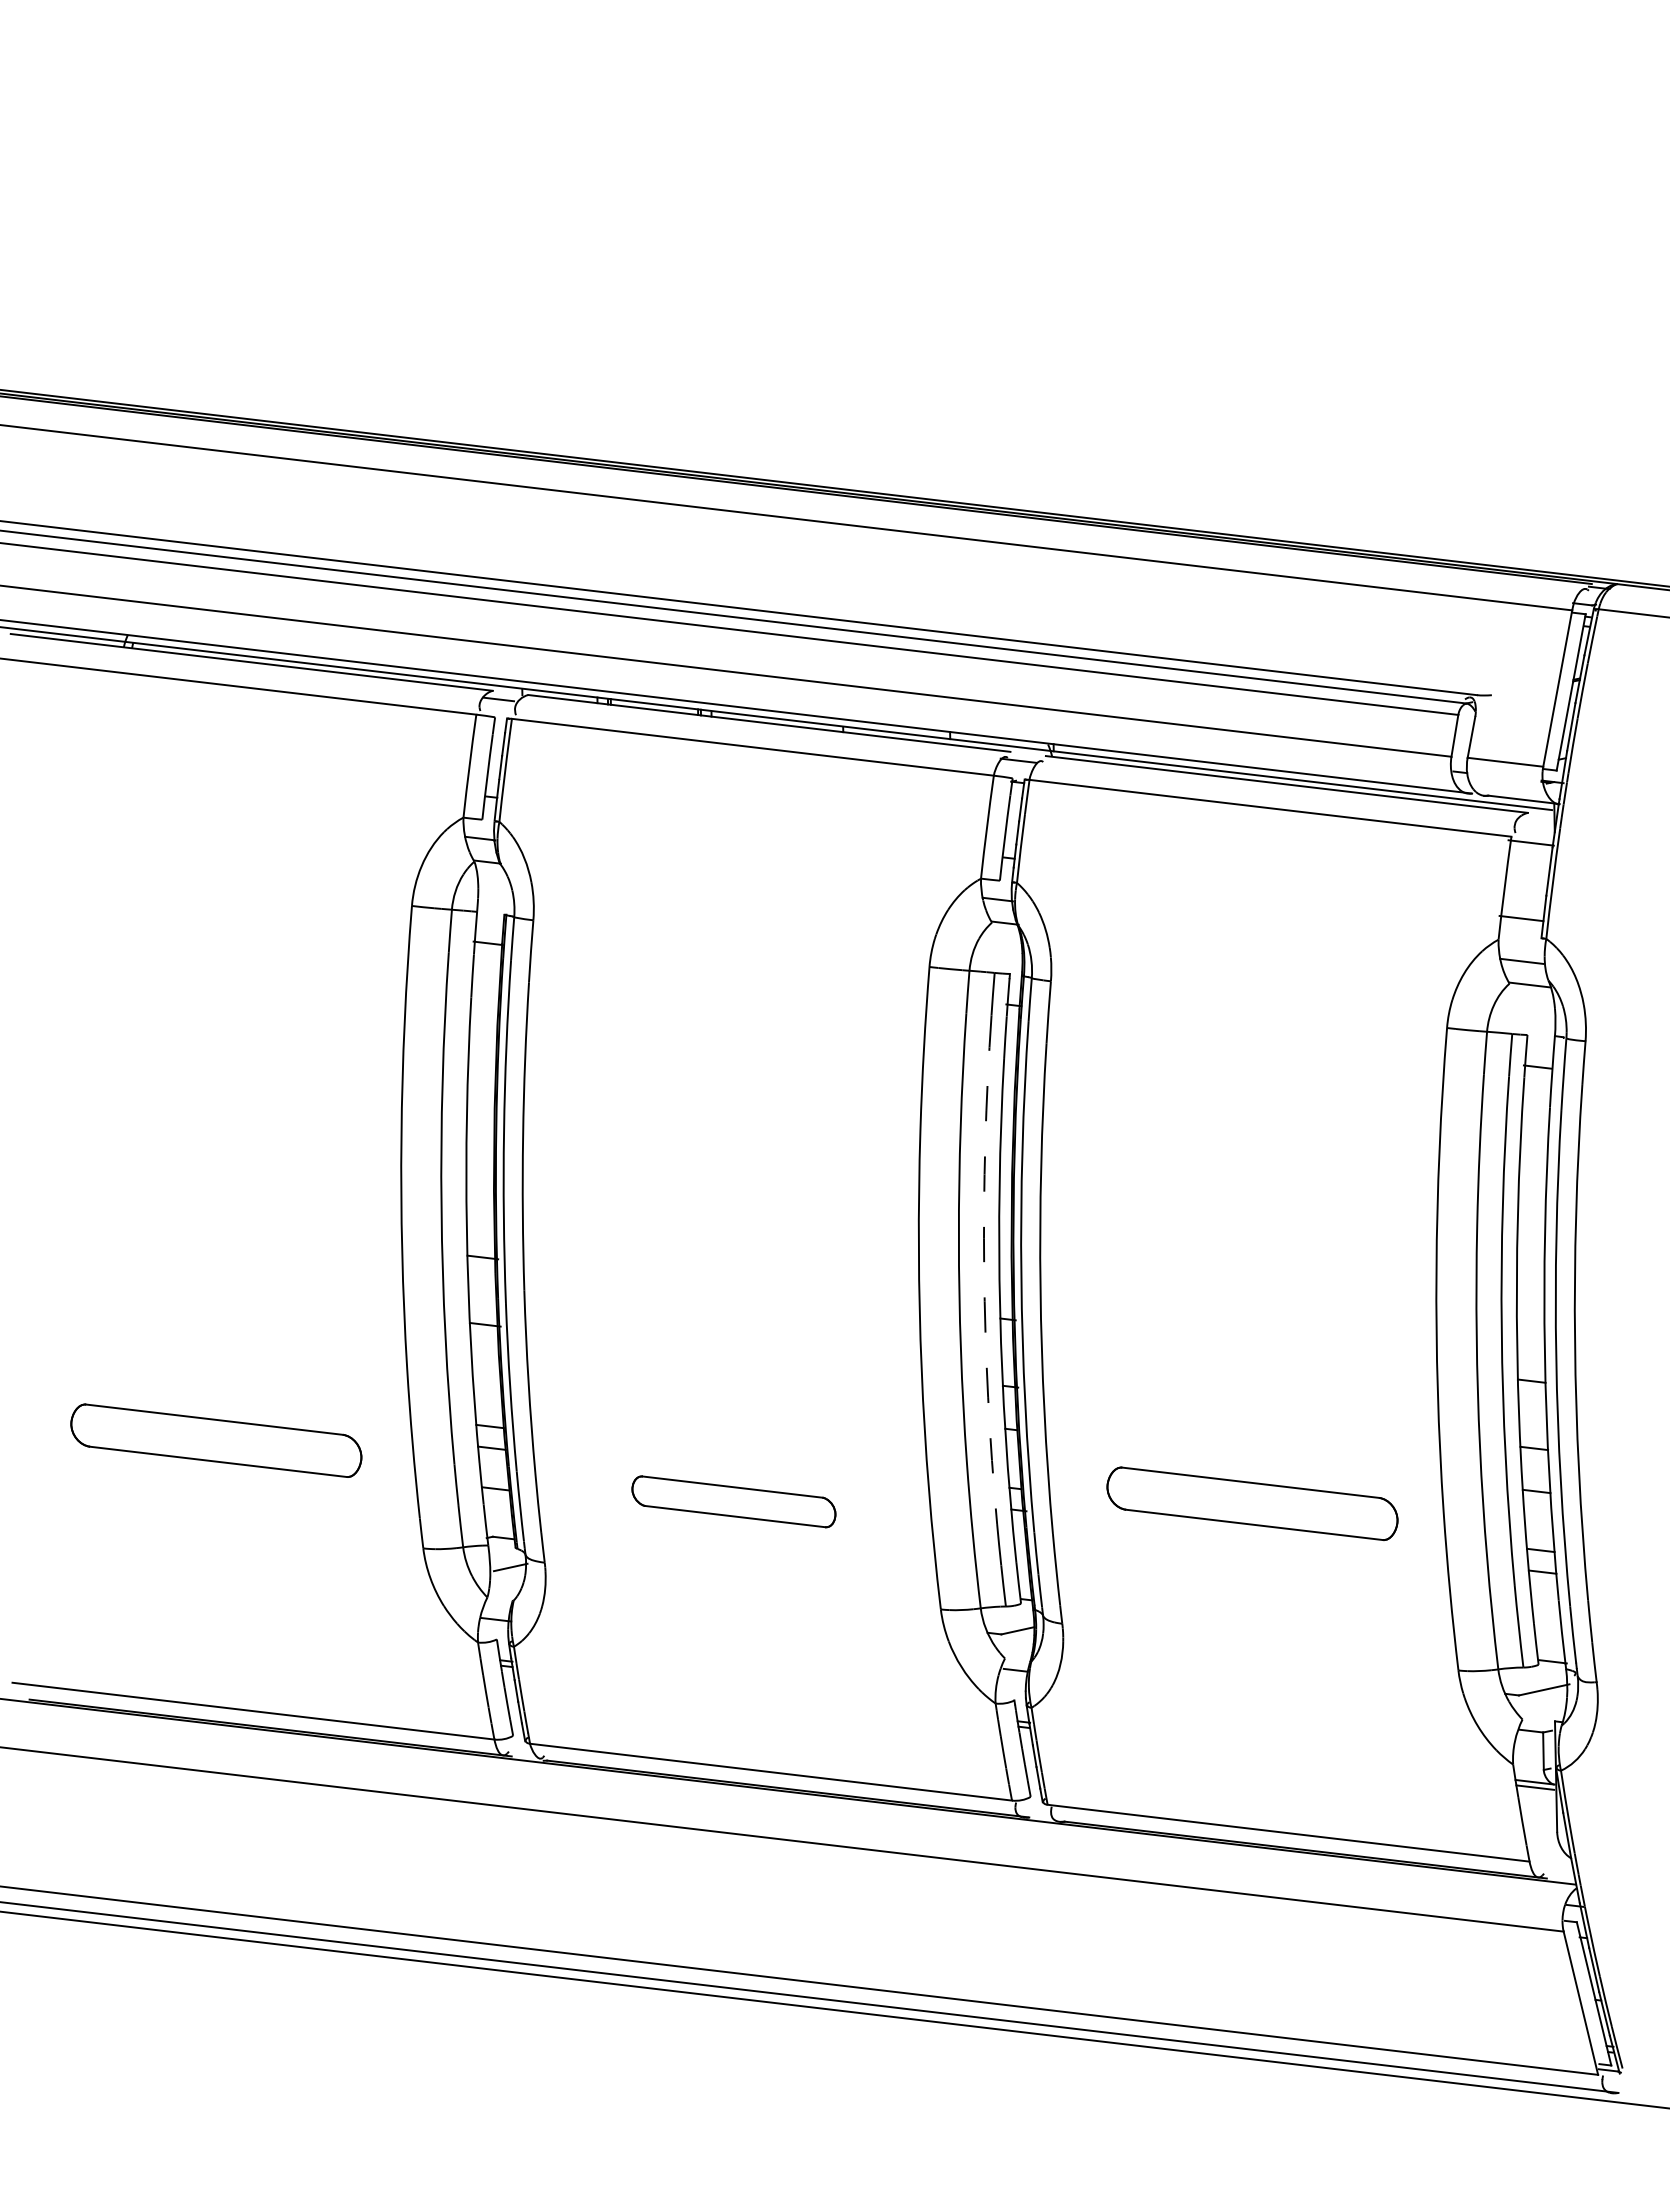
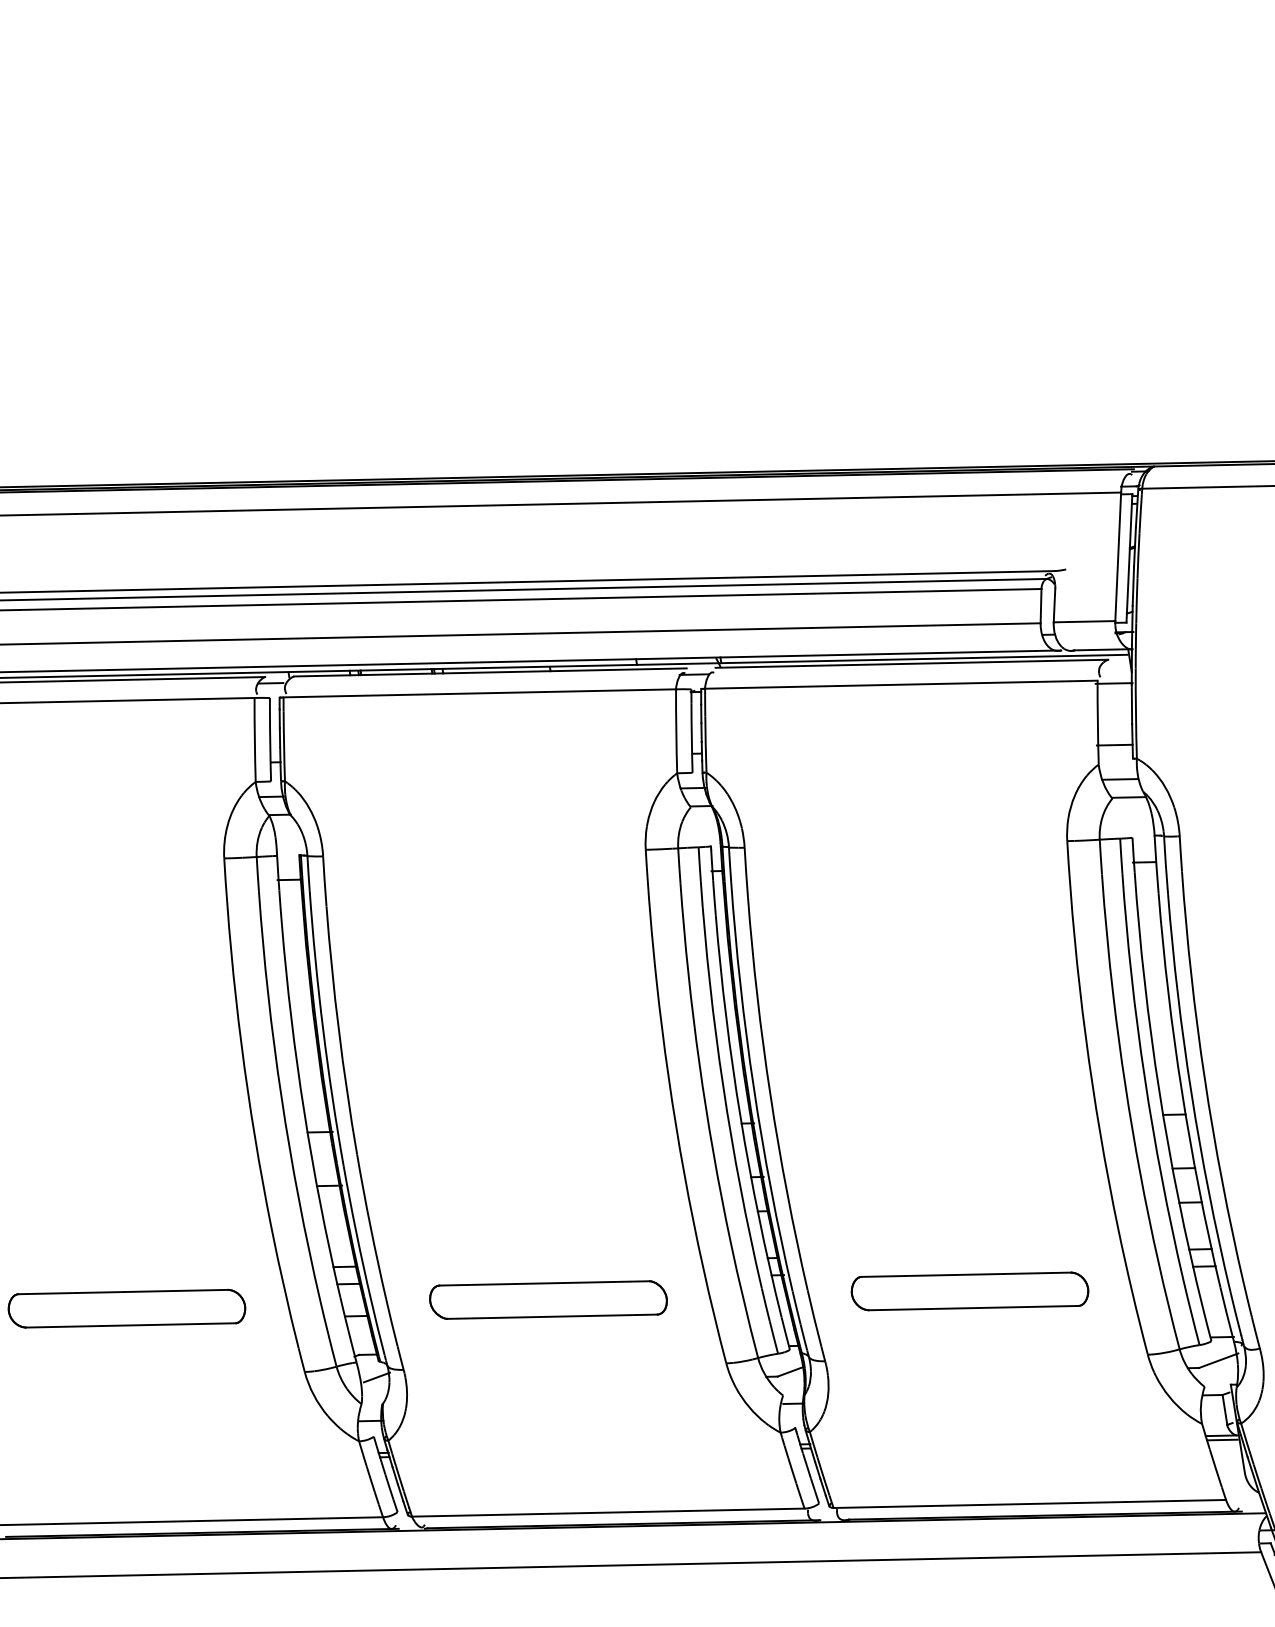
arc: (984, 1269) -> (723, 1086), dashed -> solid
part: (733, 1501) -> (548, 1299), size x1.43
part: (1252, 1503) -> (969, 1291), moved

